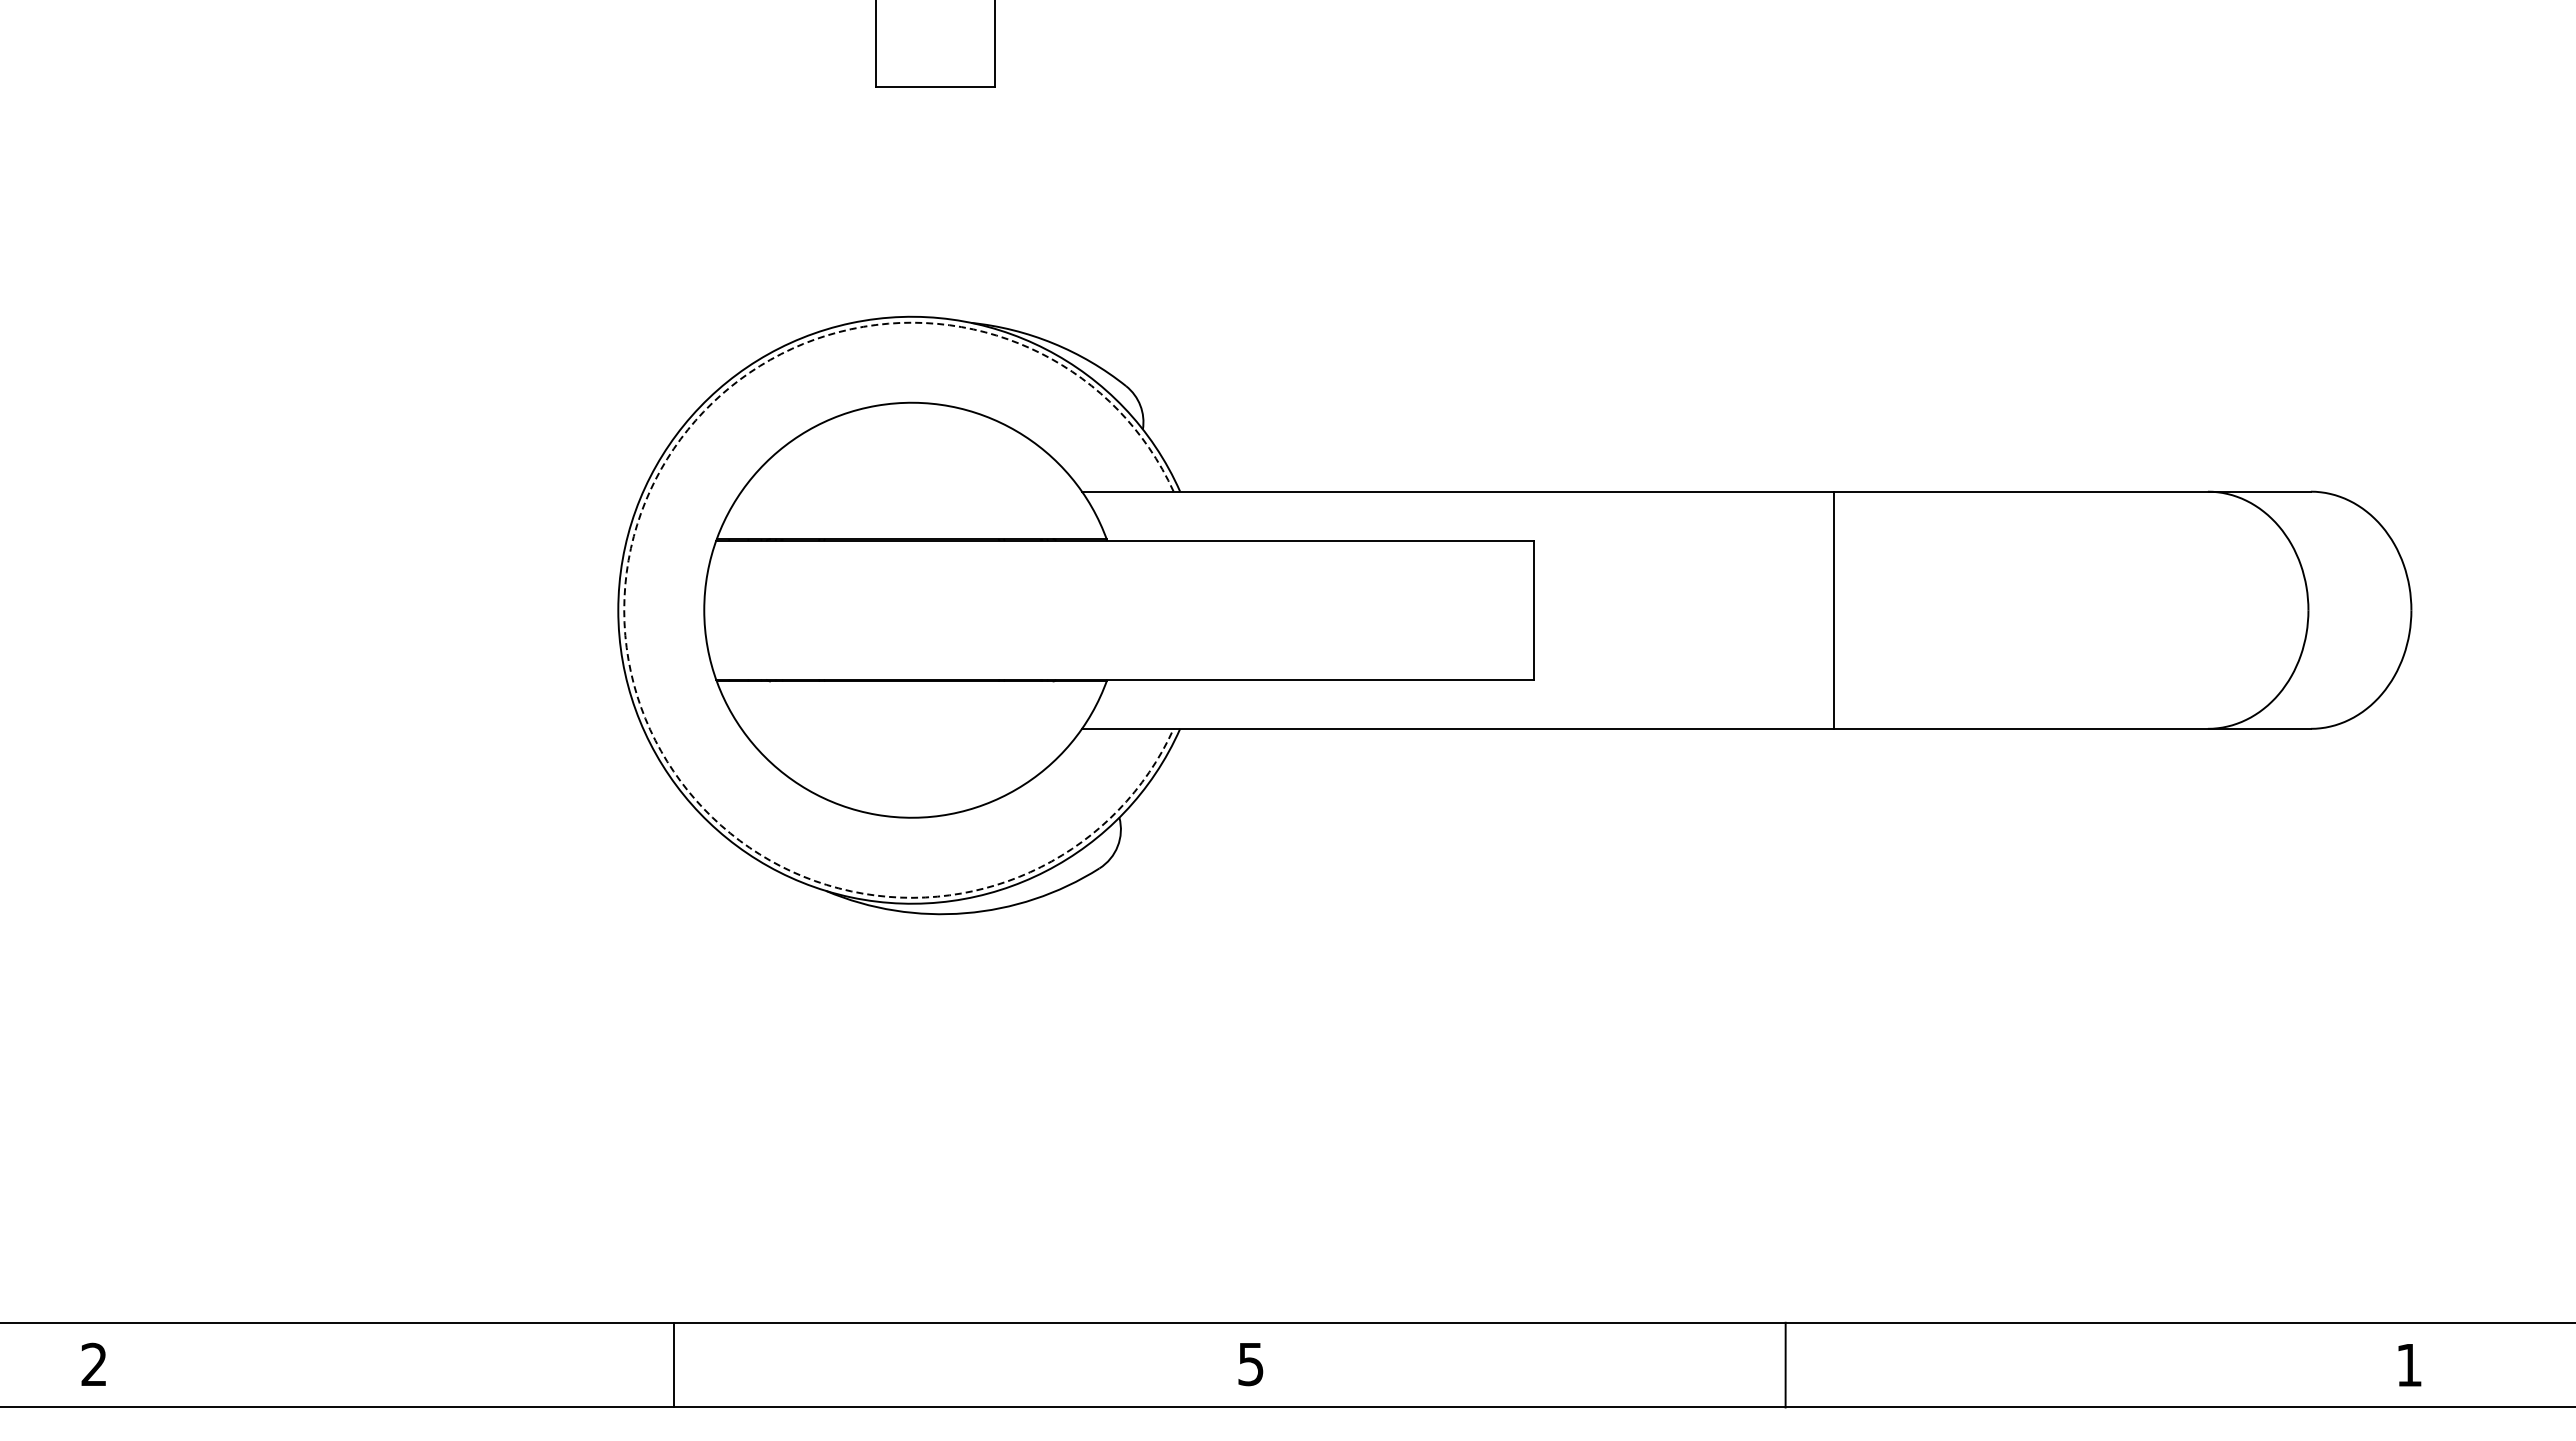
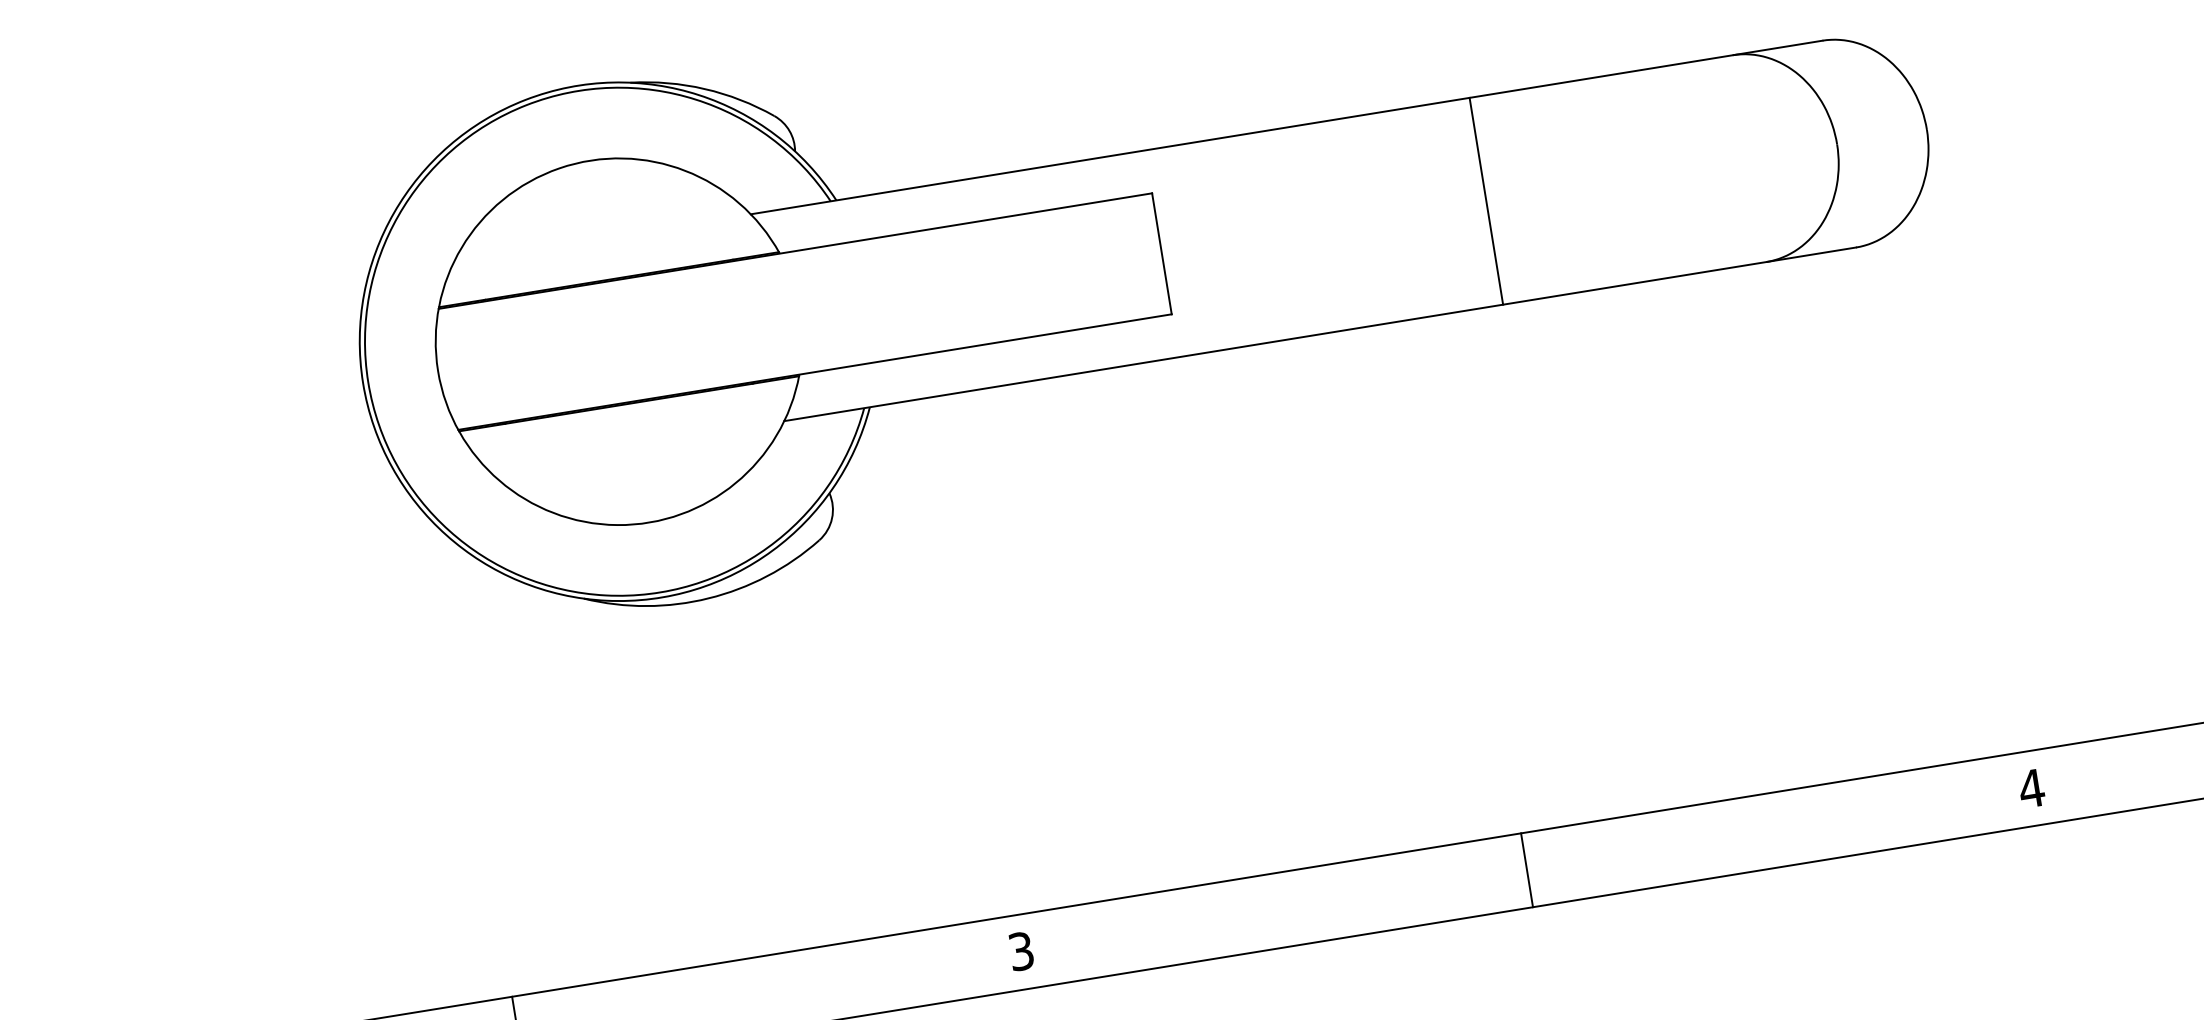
line: (1834, 609) -> (1486, 200), moved
arc: (624, 610) -> (368, 382), dashed -> solid
text: (1250, 1363) -> (1020, 950), 5 -> 3
line: (1785, 1364) -> (1526, 869), moved
text: (2409, 1365) -> (2031, 788), 1 -> 4

